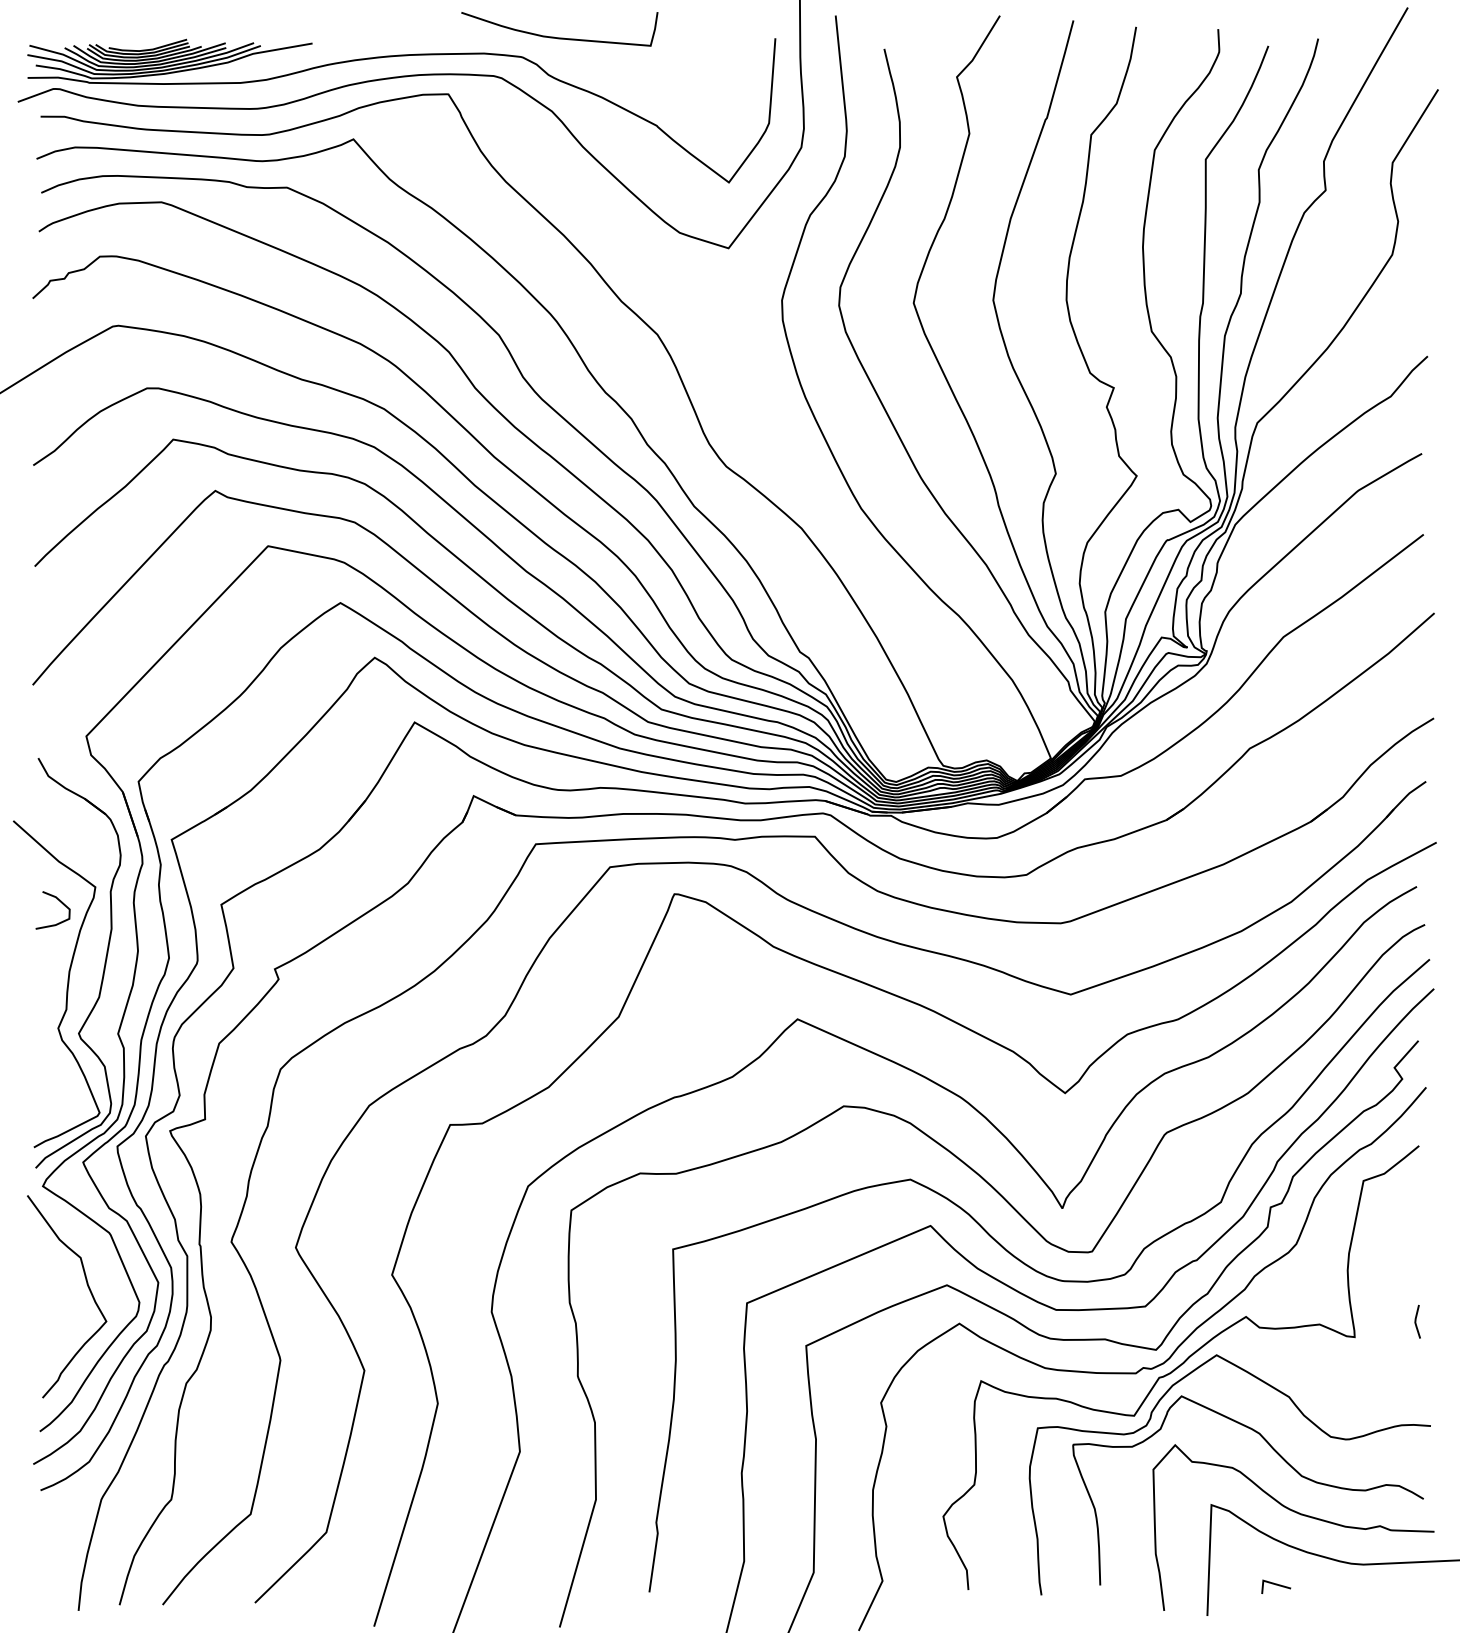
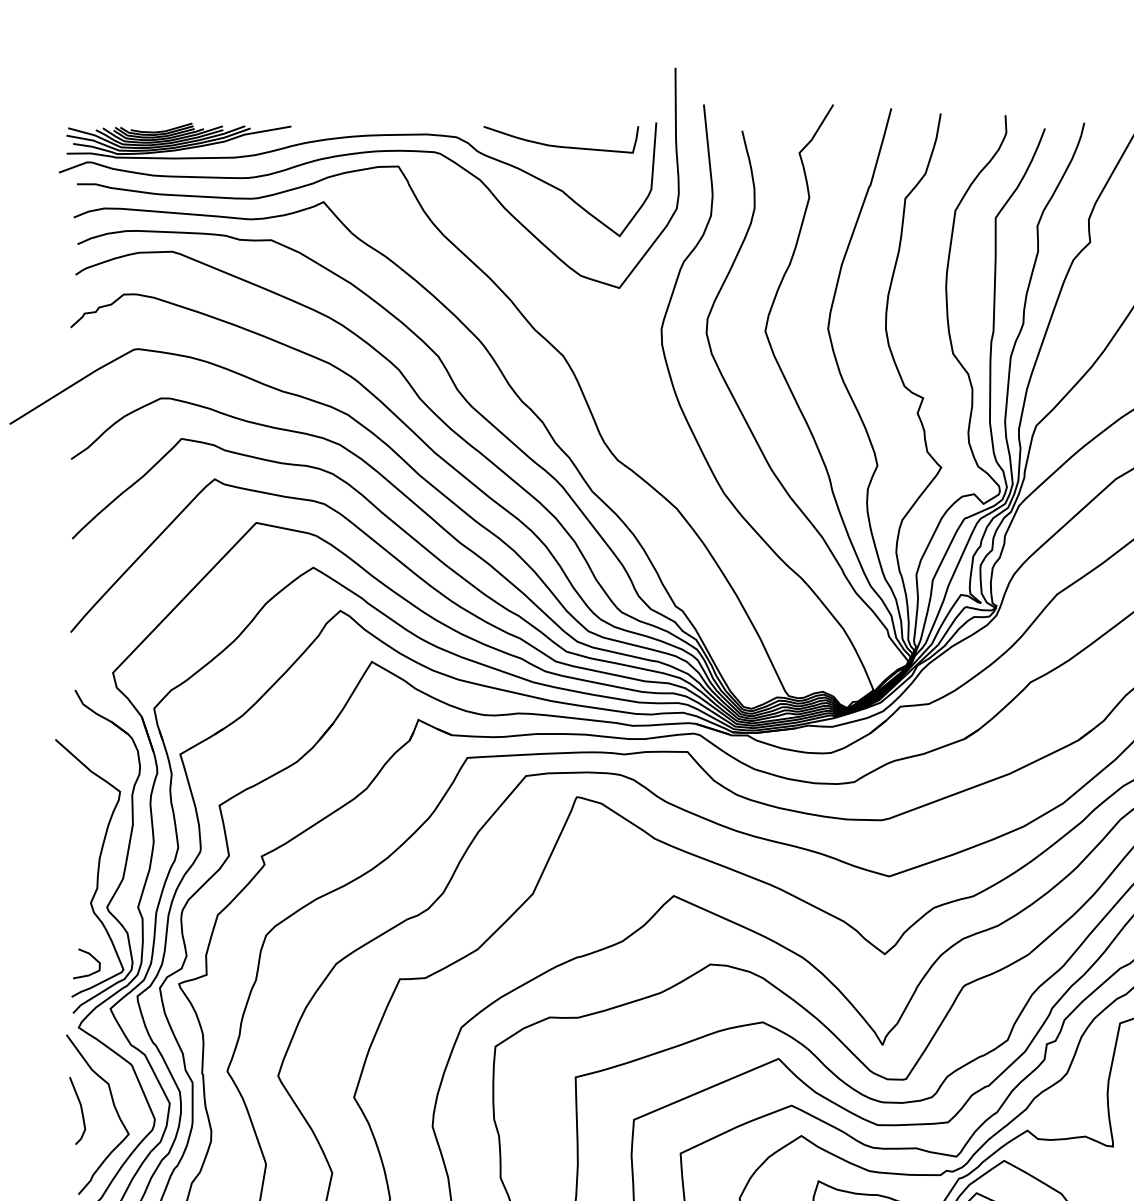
curve: (559, 37) -> (560, 146), moved
curve: (60, 902) -> (92, 957), moved
curve: (45, 1290) -> (80, 1109), added

